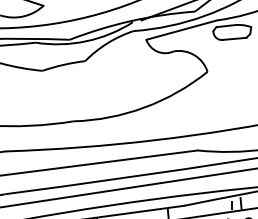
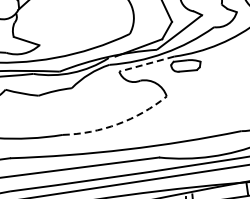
line: (181, 30) -> (146, 64), solid -> dashed
arc: (144, 107) -> (117, 124), solid -> dashed

